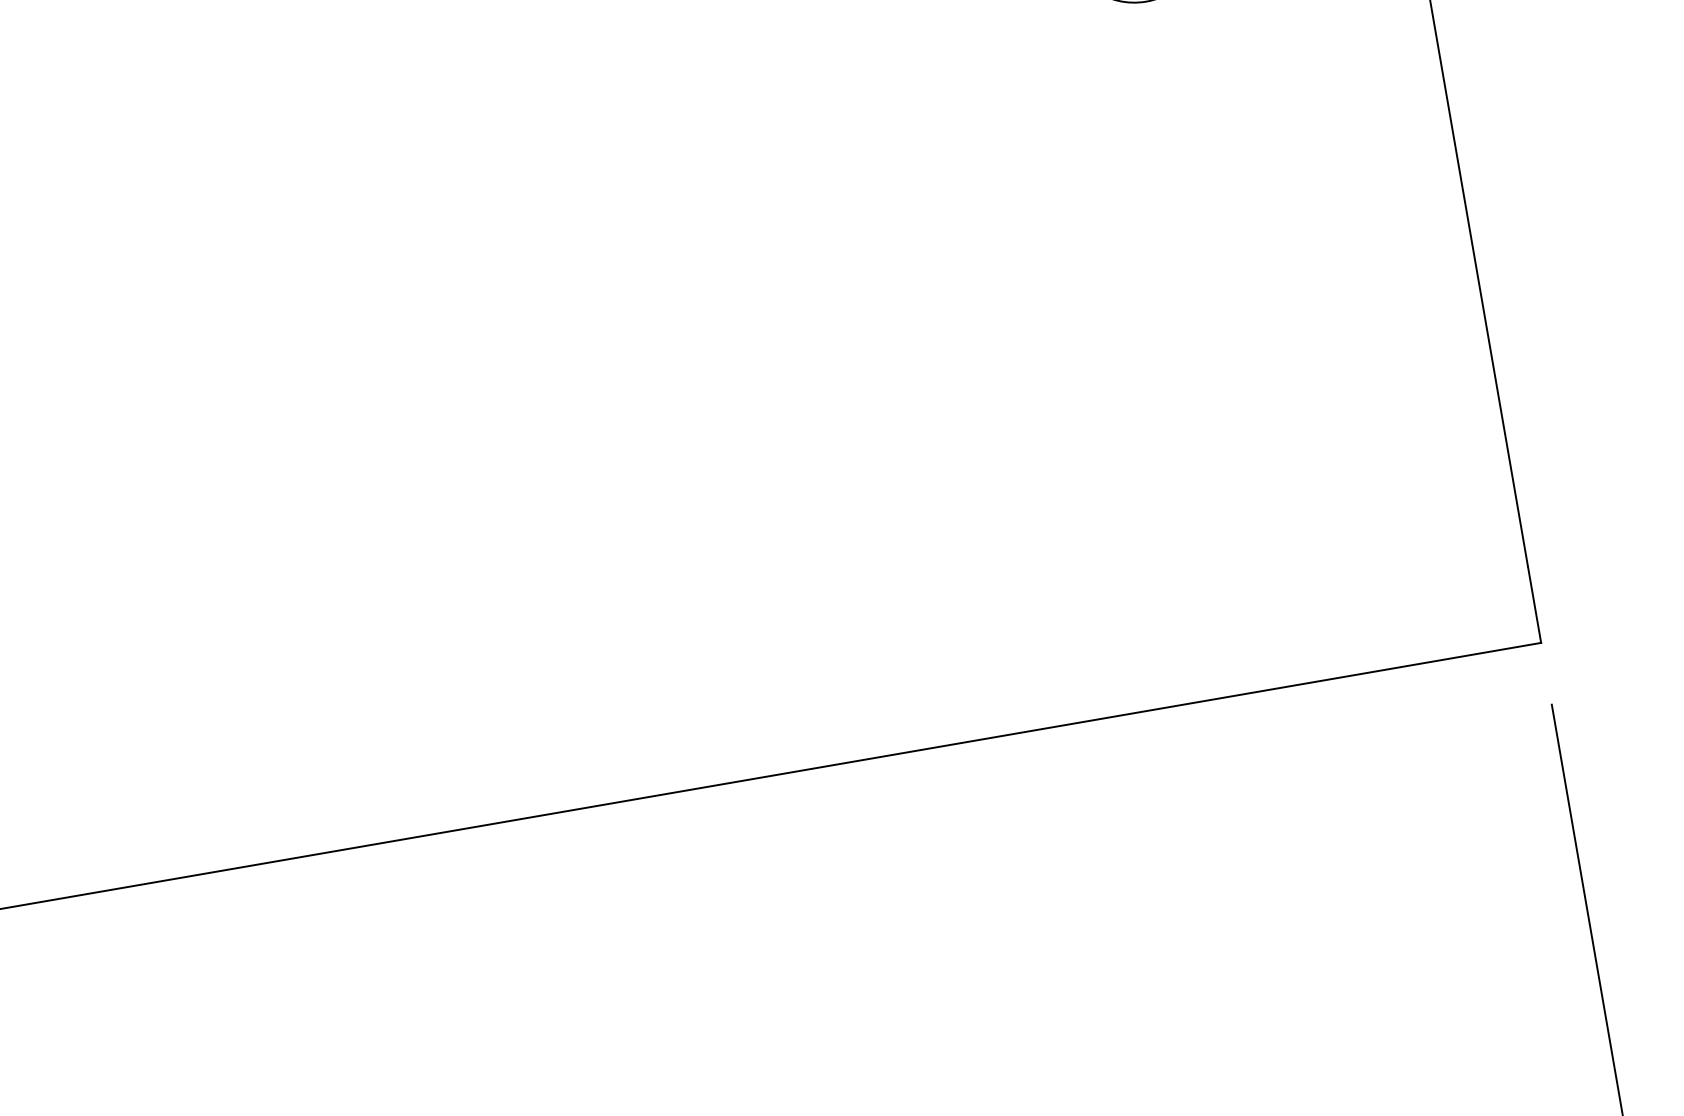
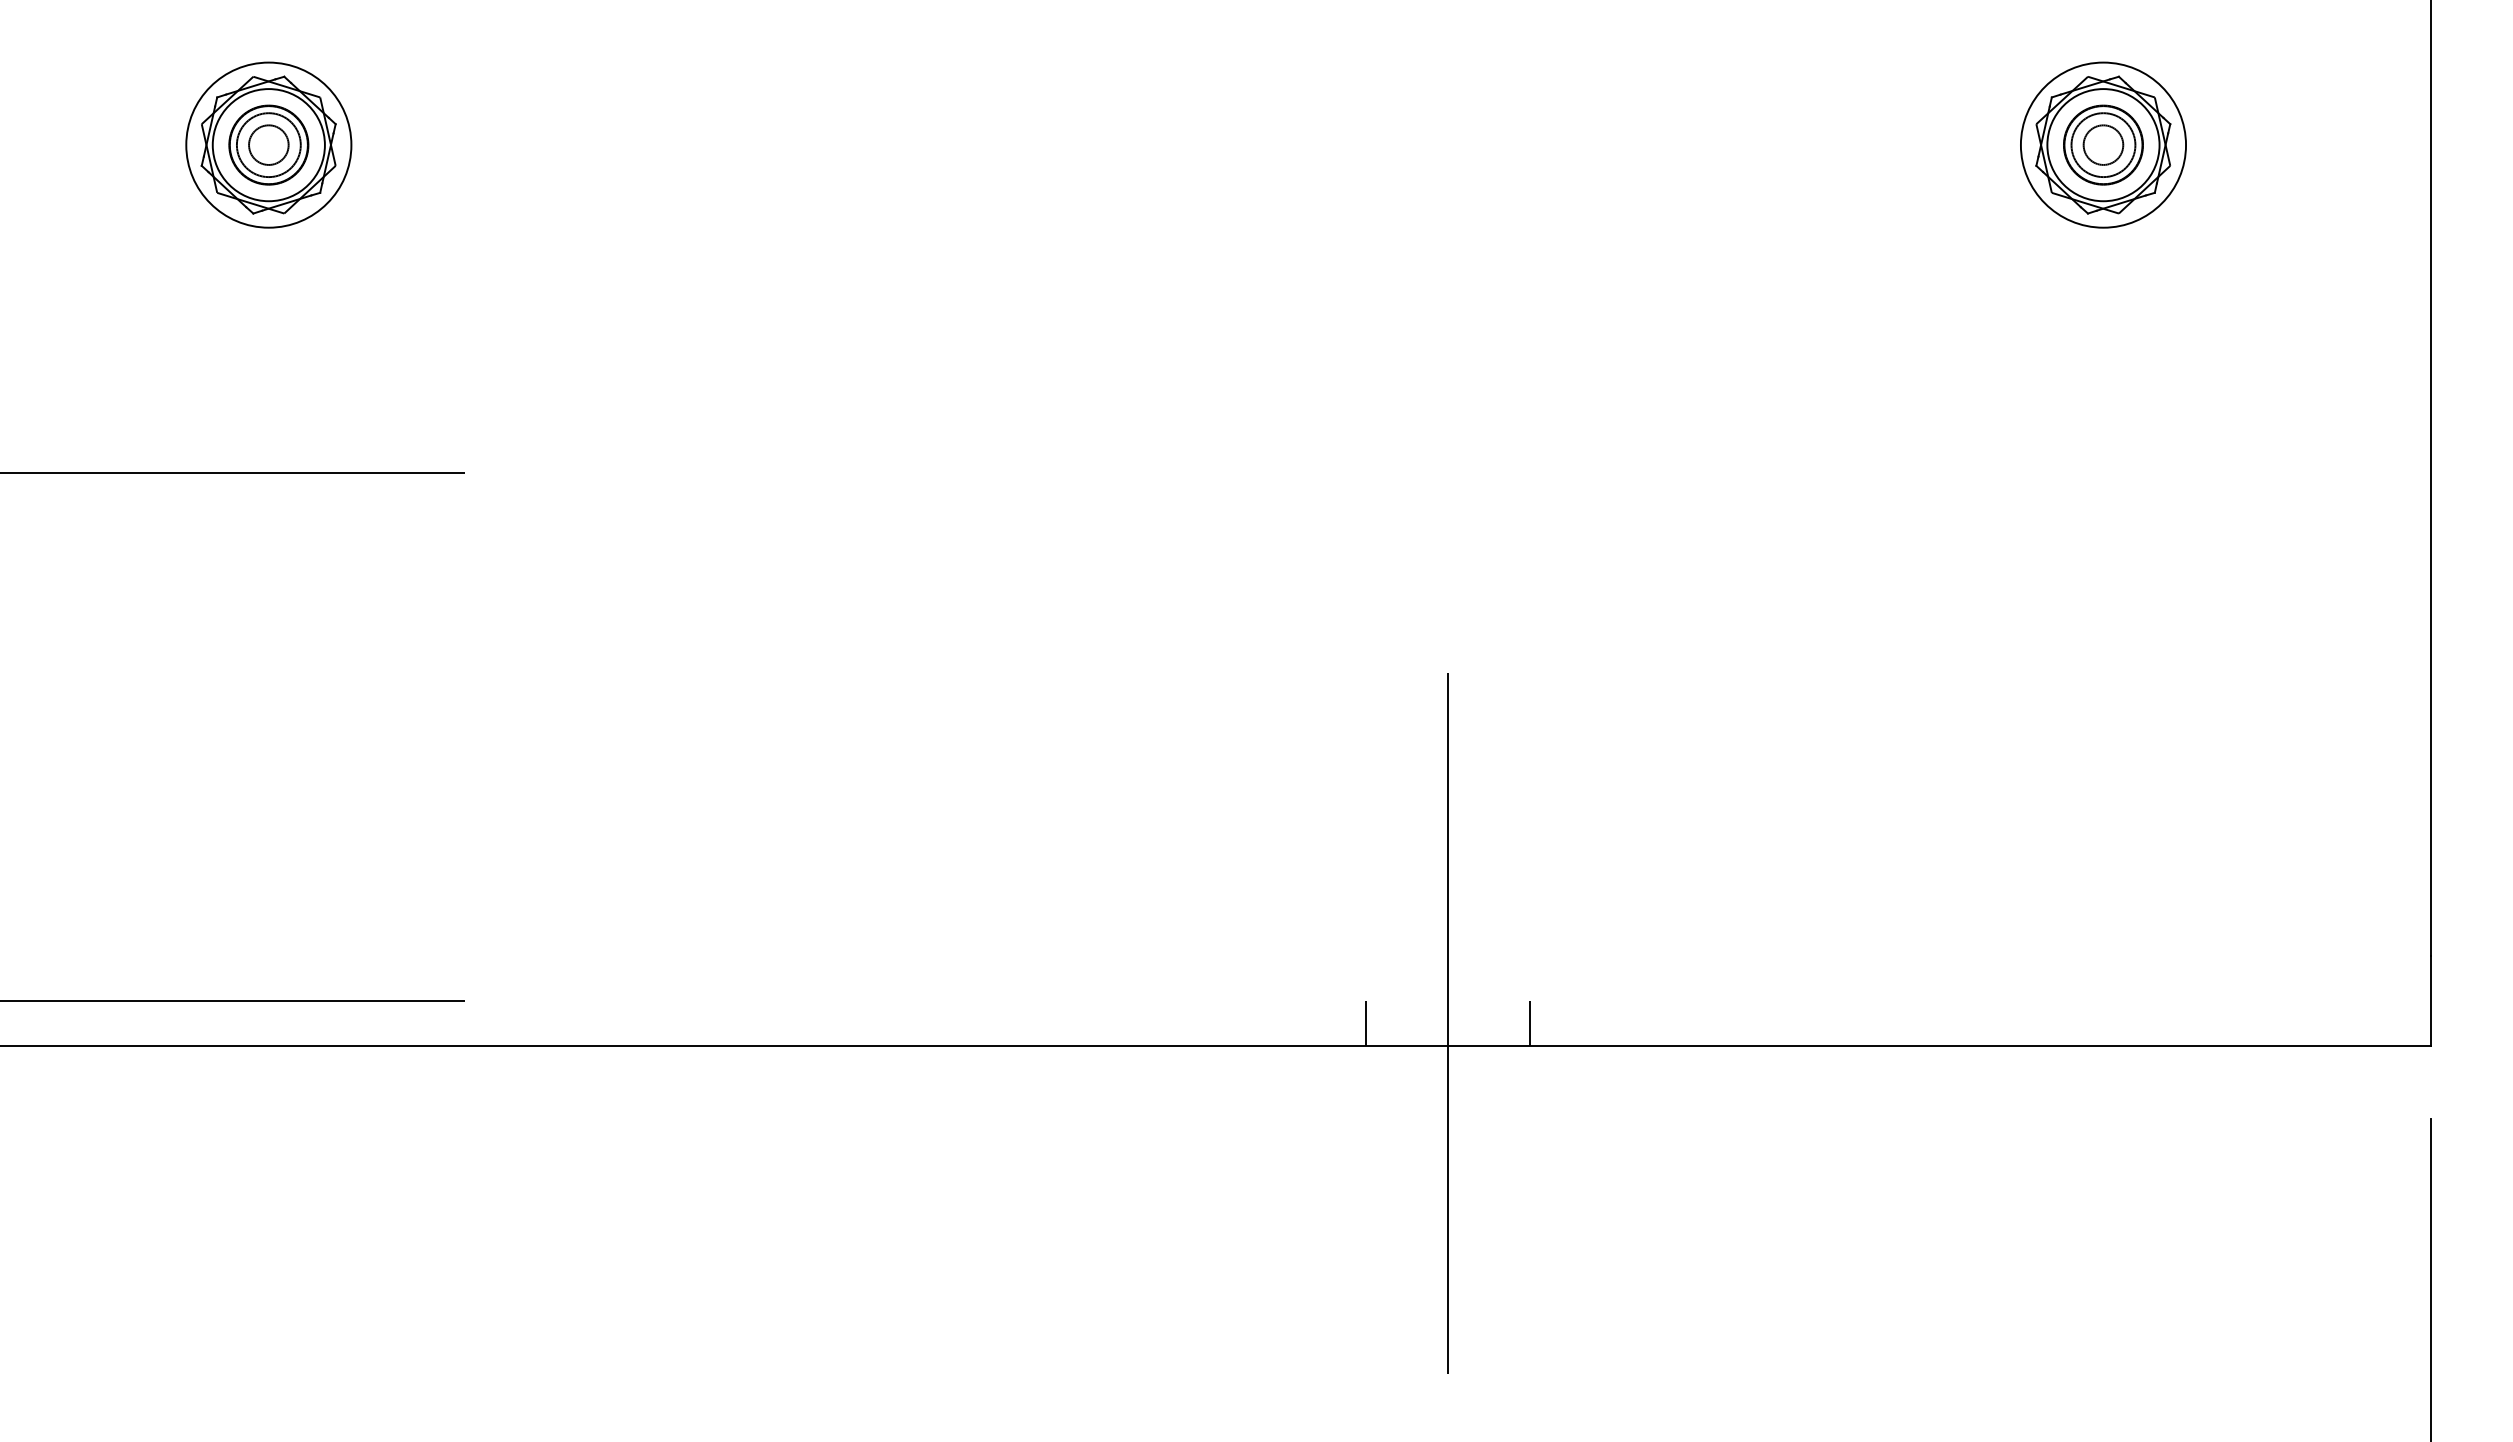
line: (779, 754) -> (1530, 1022), added
line: (710, 766) -> (1448, 1023), added
line: (641, 777) -> (1366, 1022), added

